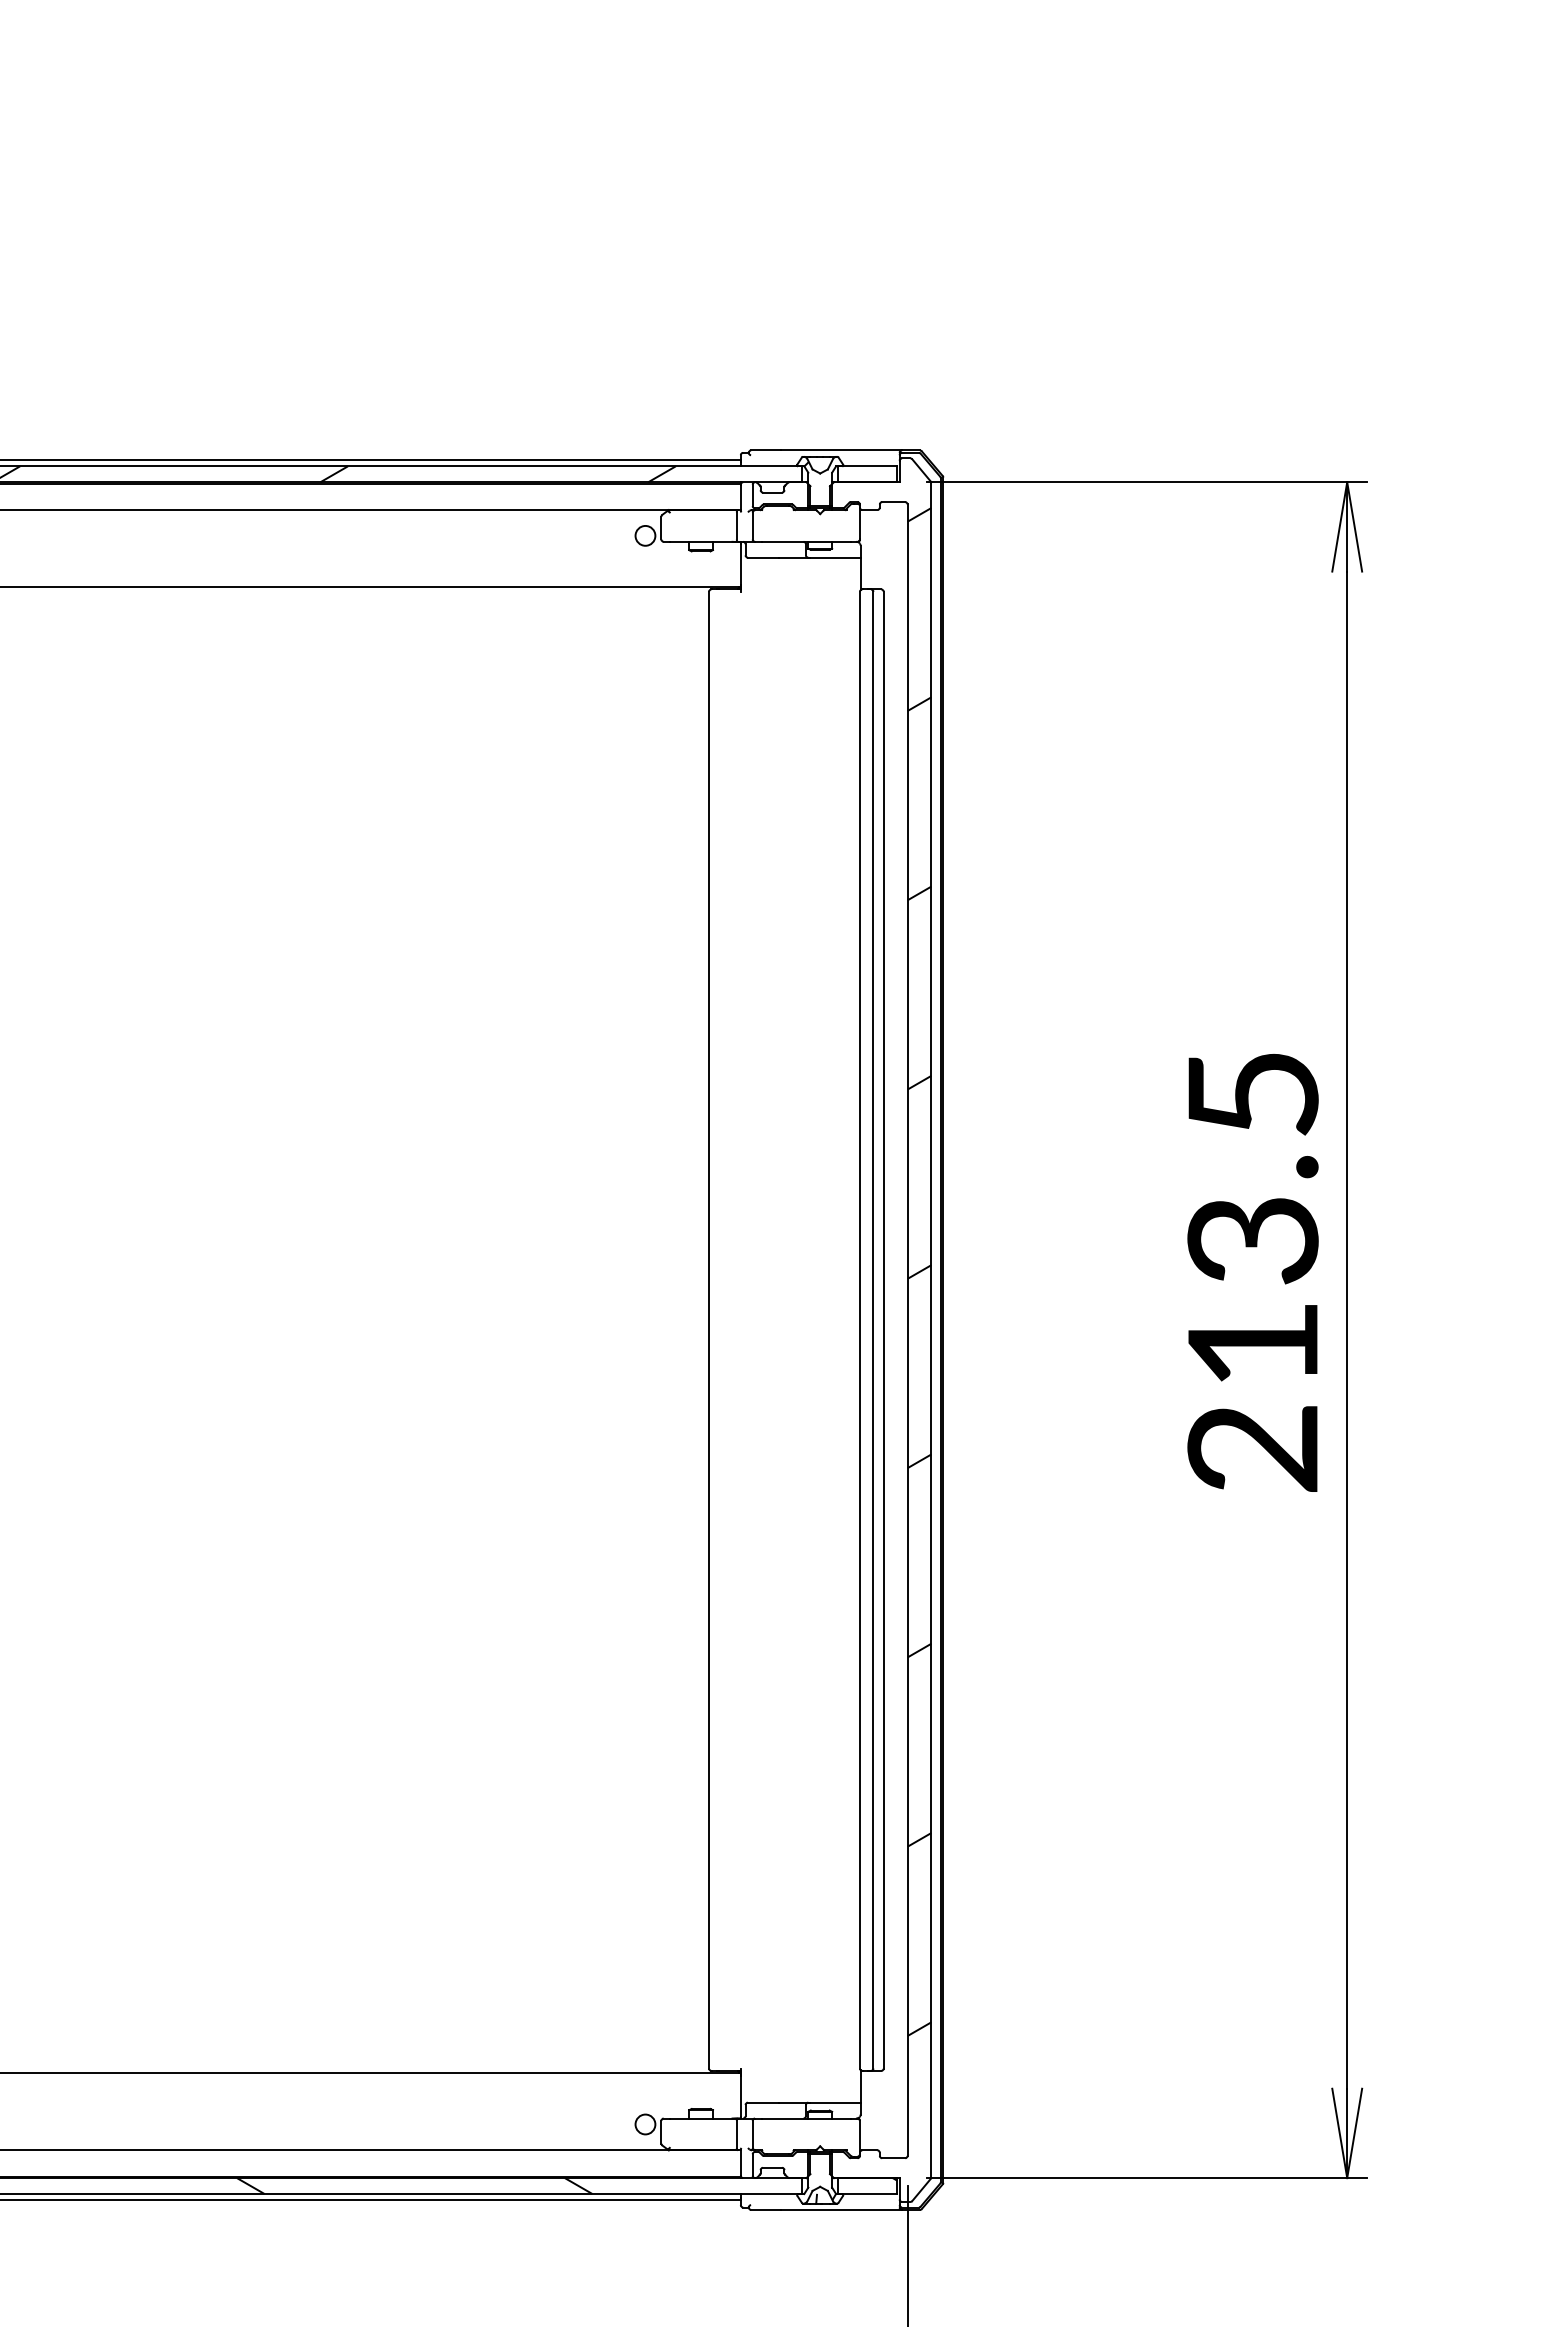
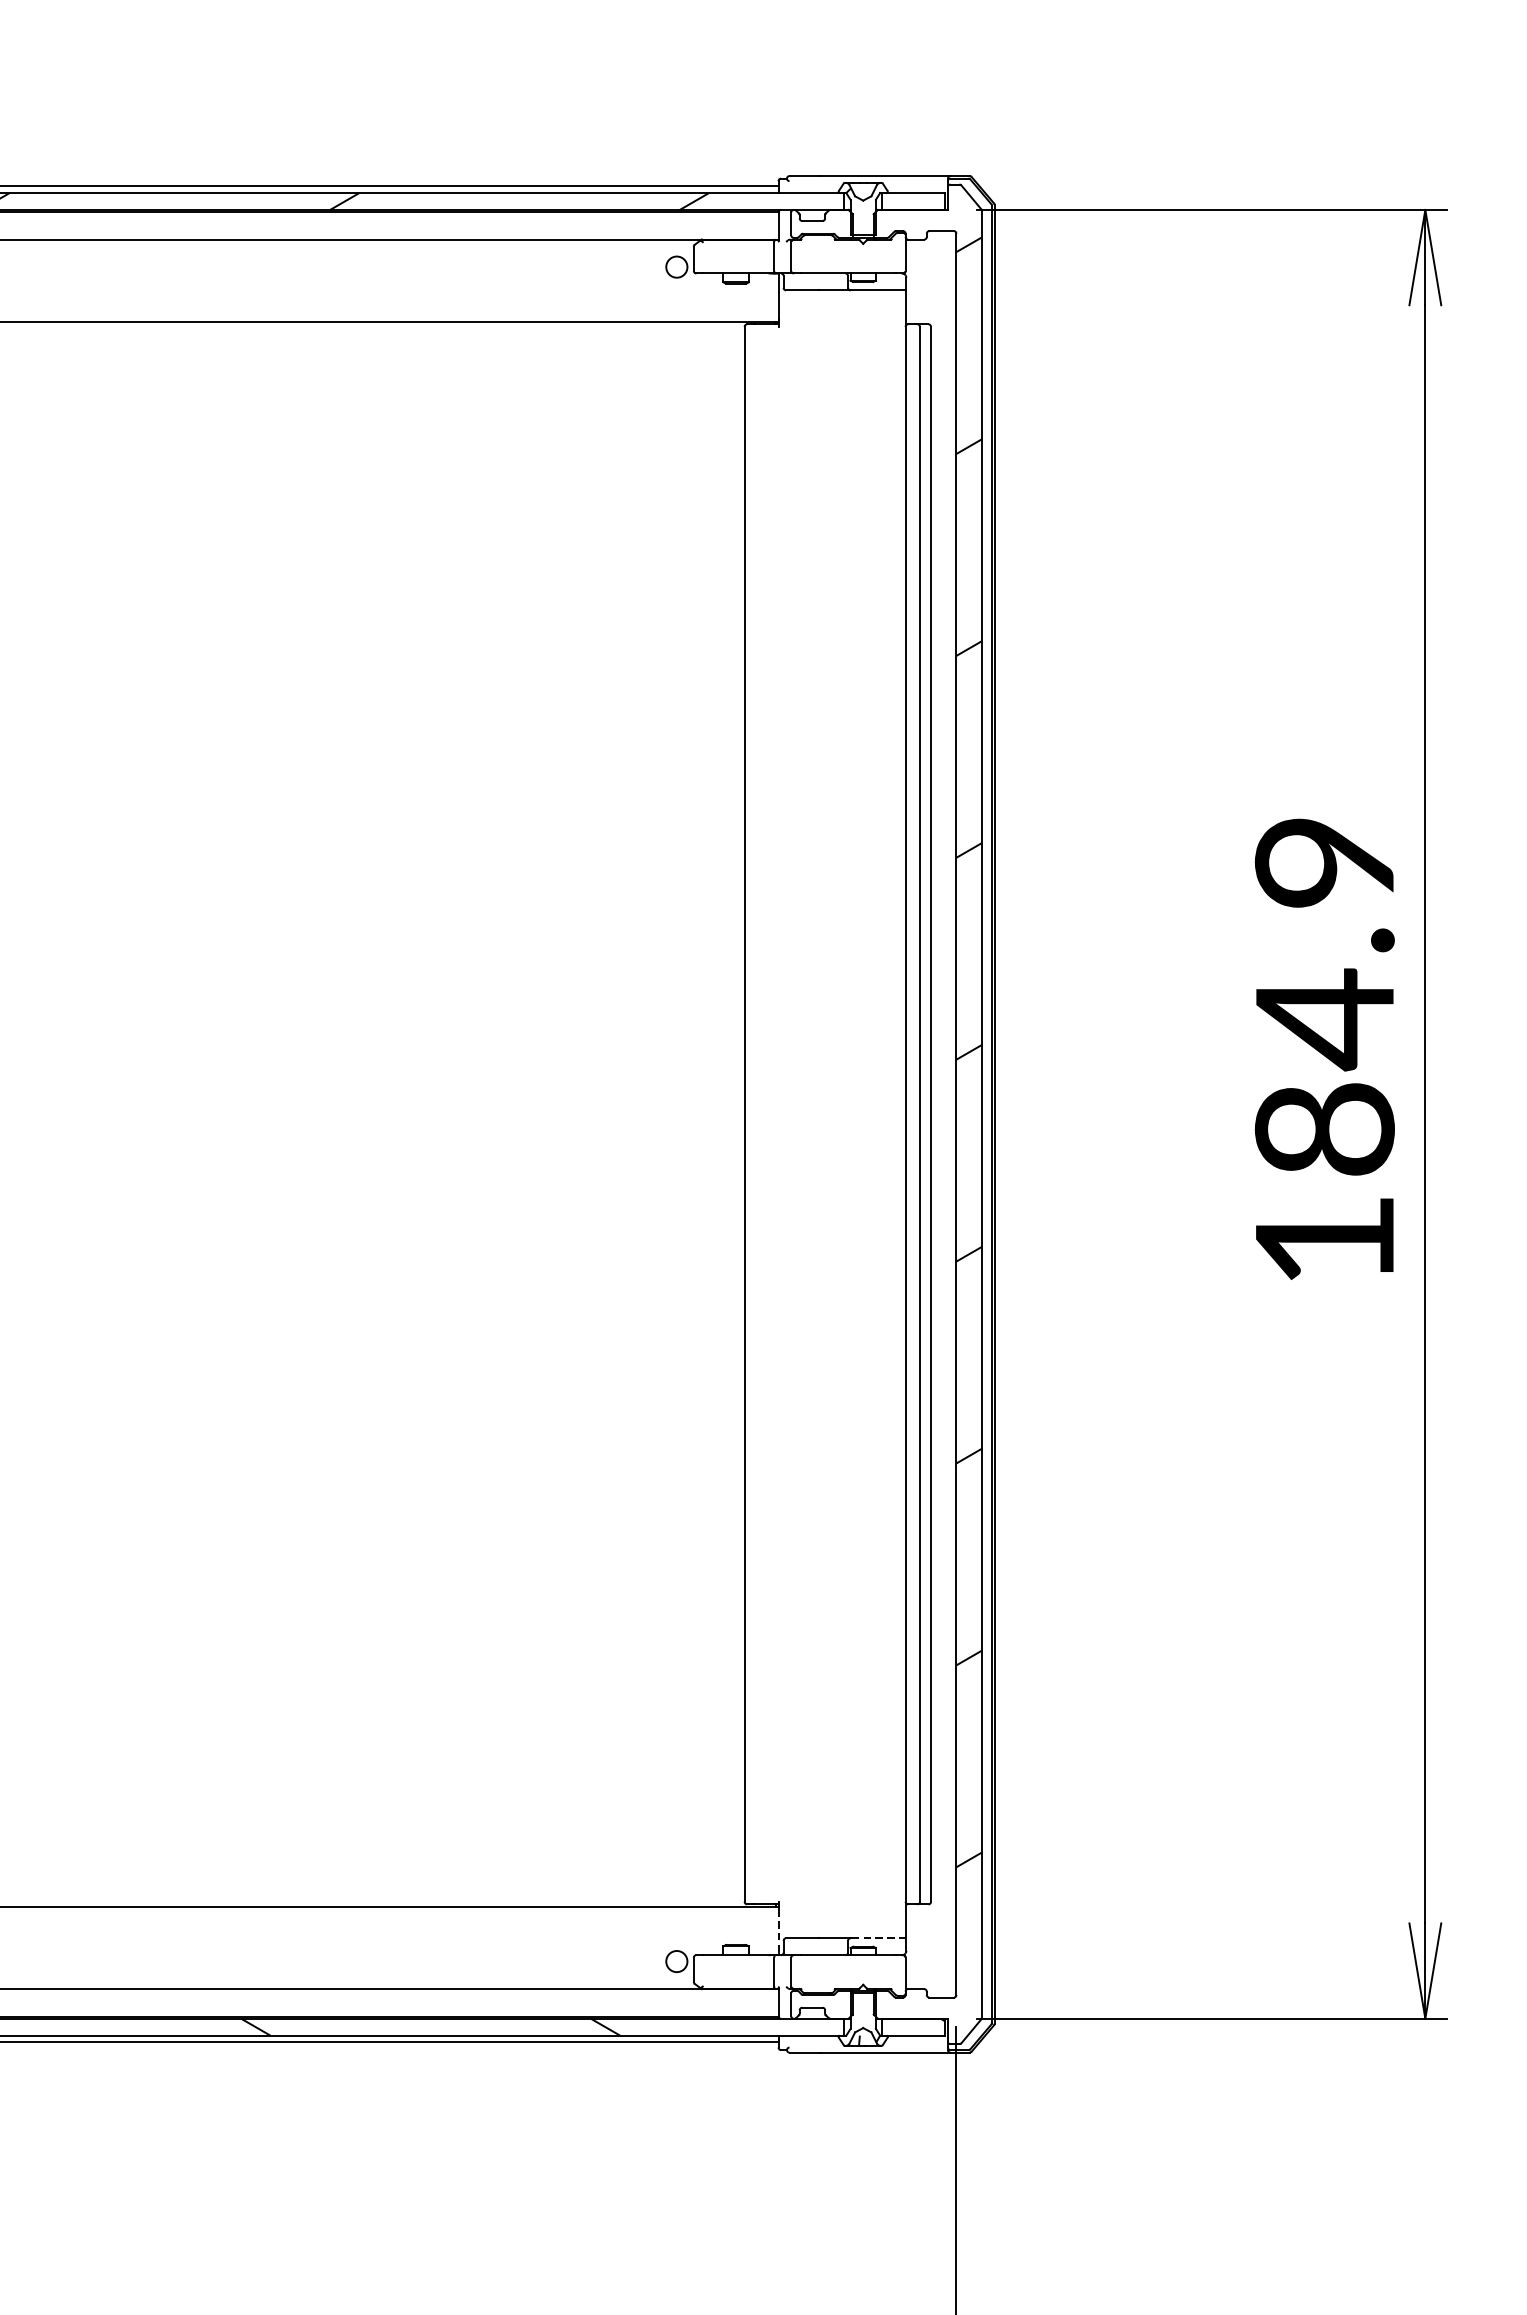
text: (1252, 1272) -> (1324, 1052), 213.5 -> 184.9
line: (740, 2096) -> (778, 1931), solid -> dashed
line: (834, 2102) -> (878, 1938), solid -> dashed

